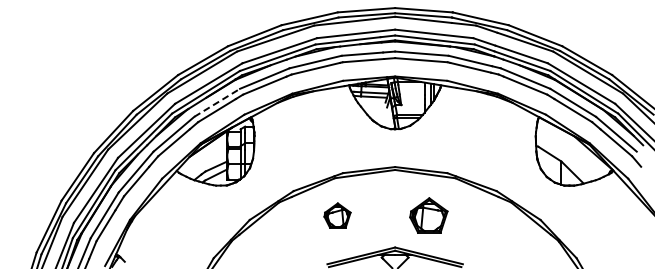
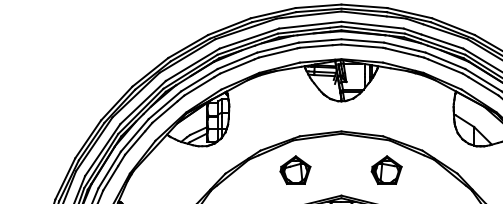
line: (217, 102) -> (199, 79), dashed -> solid
part: (337, 215) -> (295, 170), size x1.43
part: (428, 215) -> (386, 170), moved

